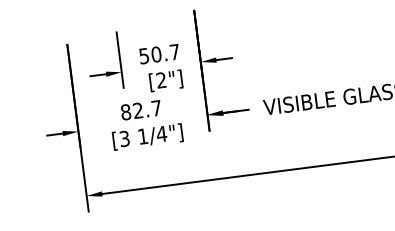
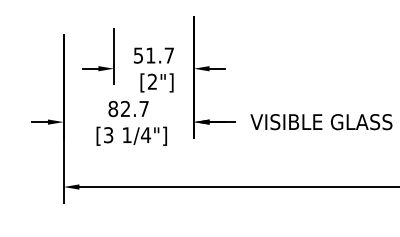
text: (156, 54) -> (150, 55), 50.7 -> 51.7

